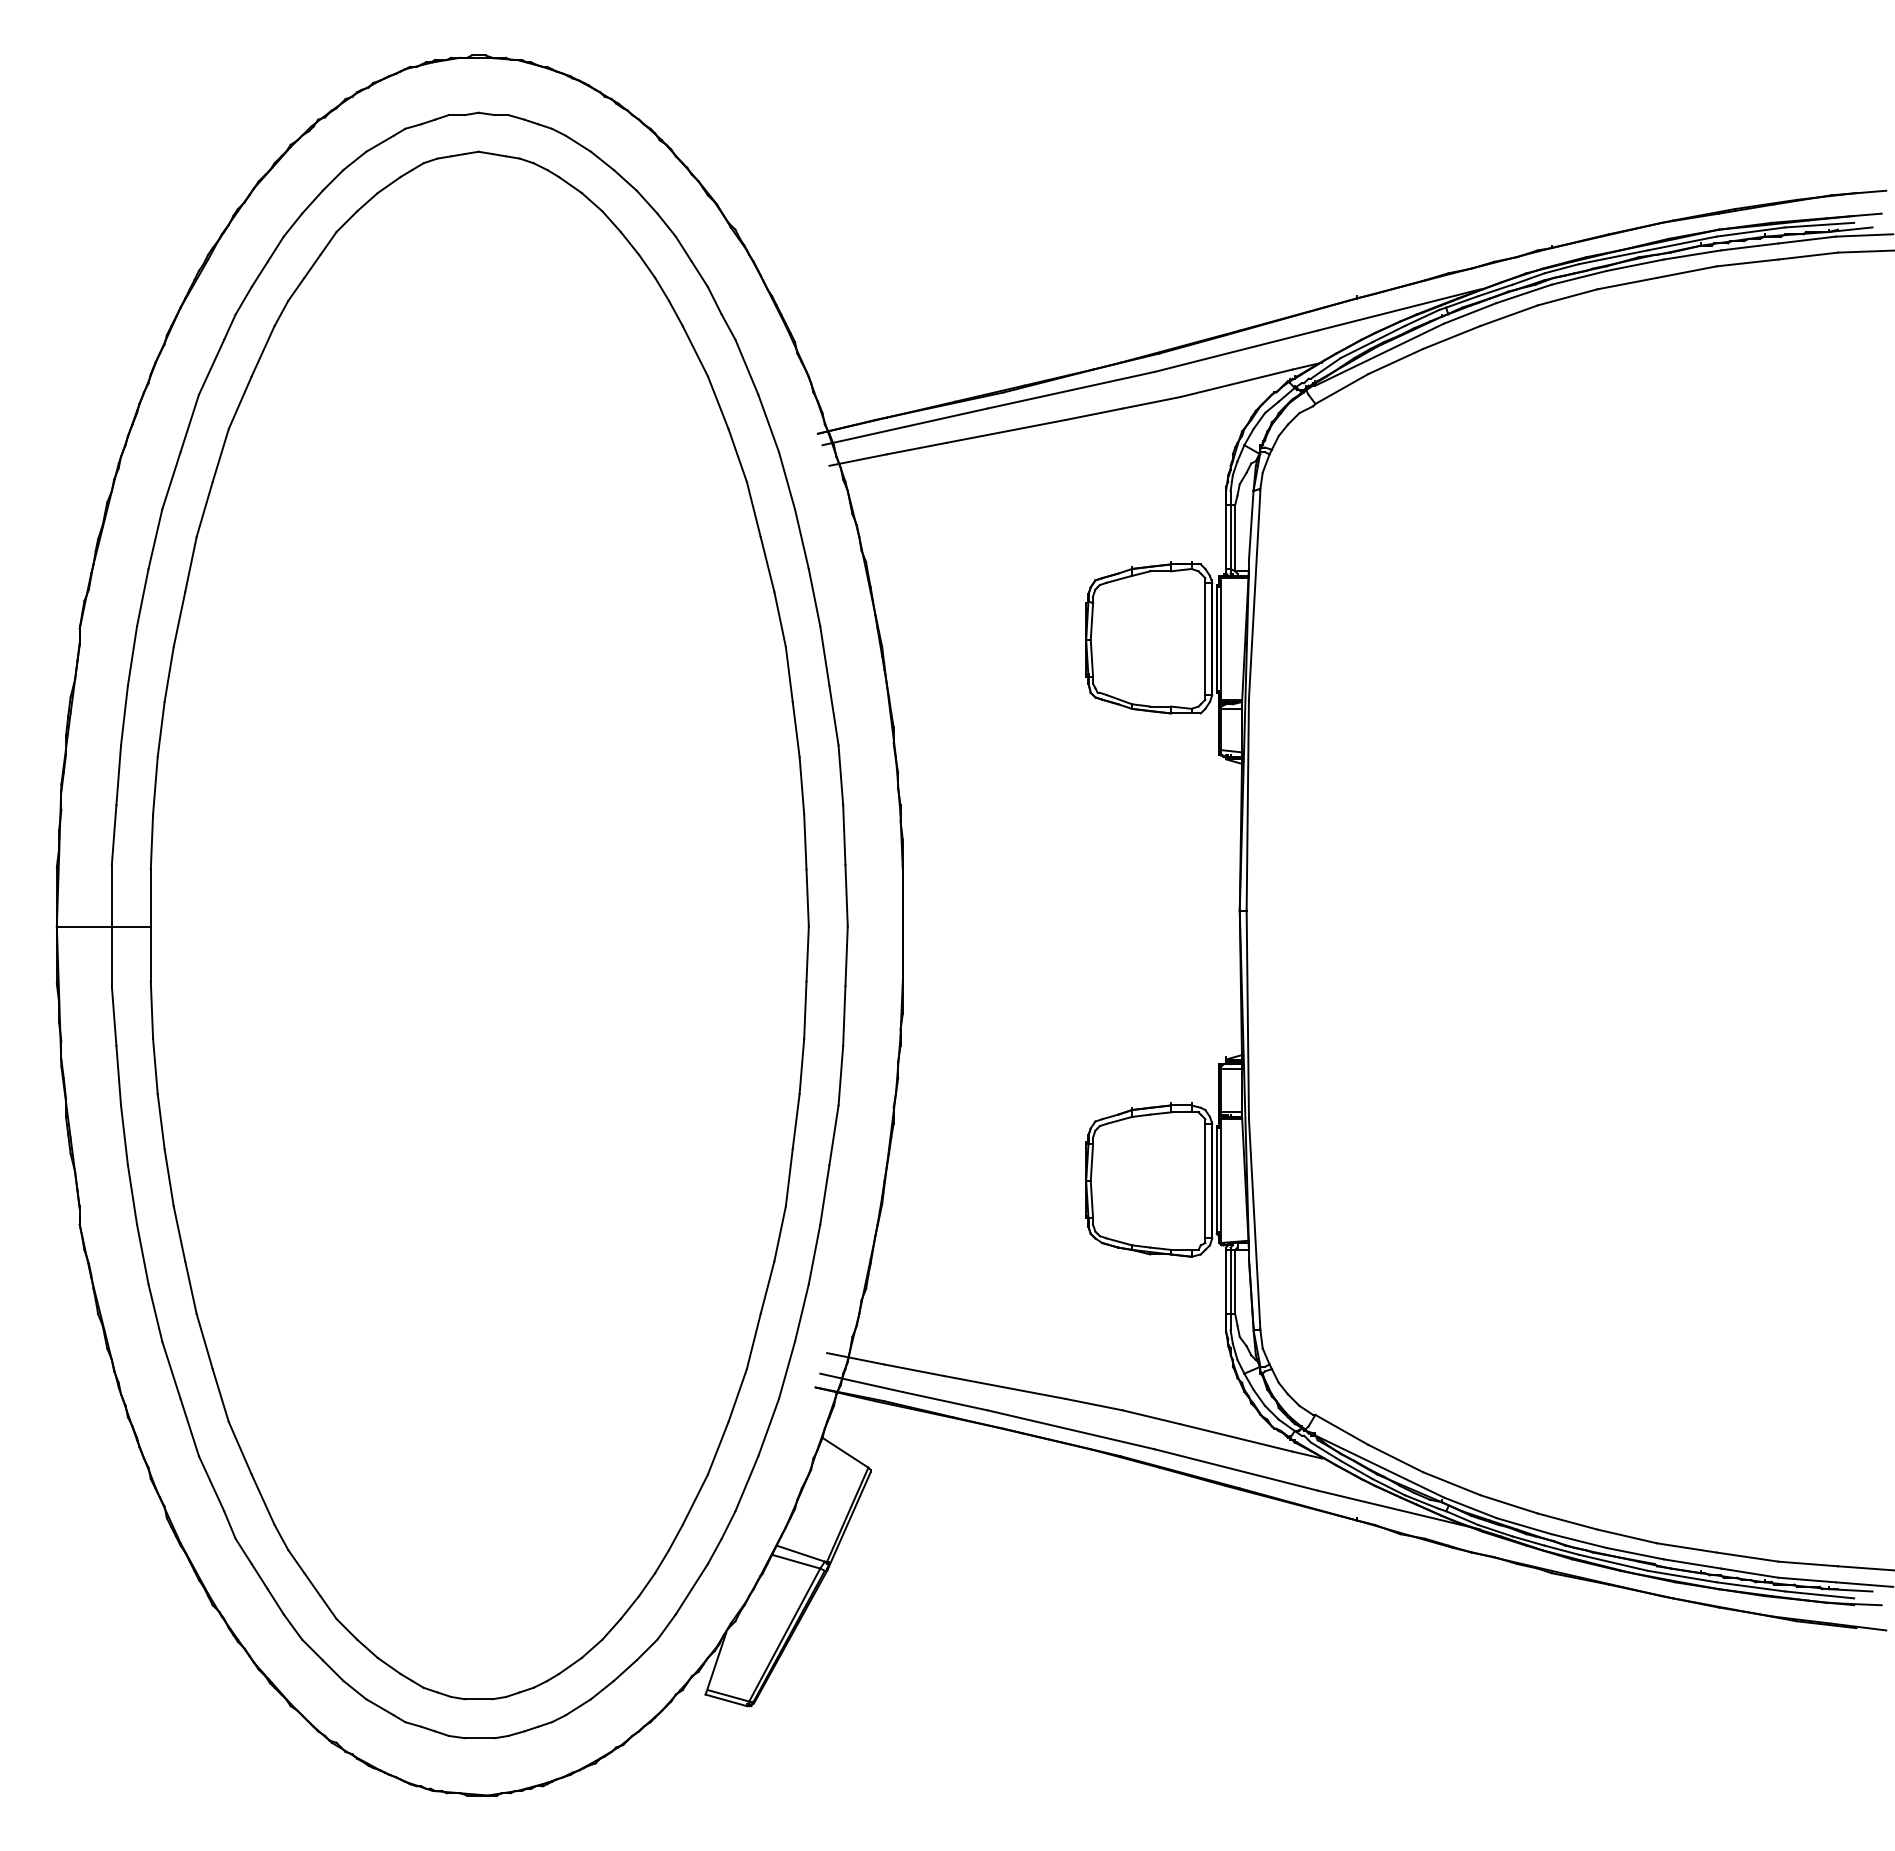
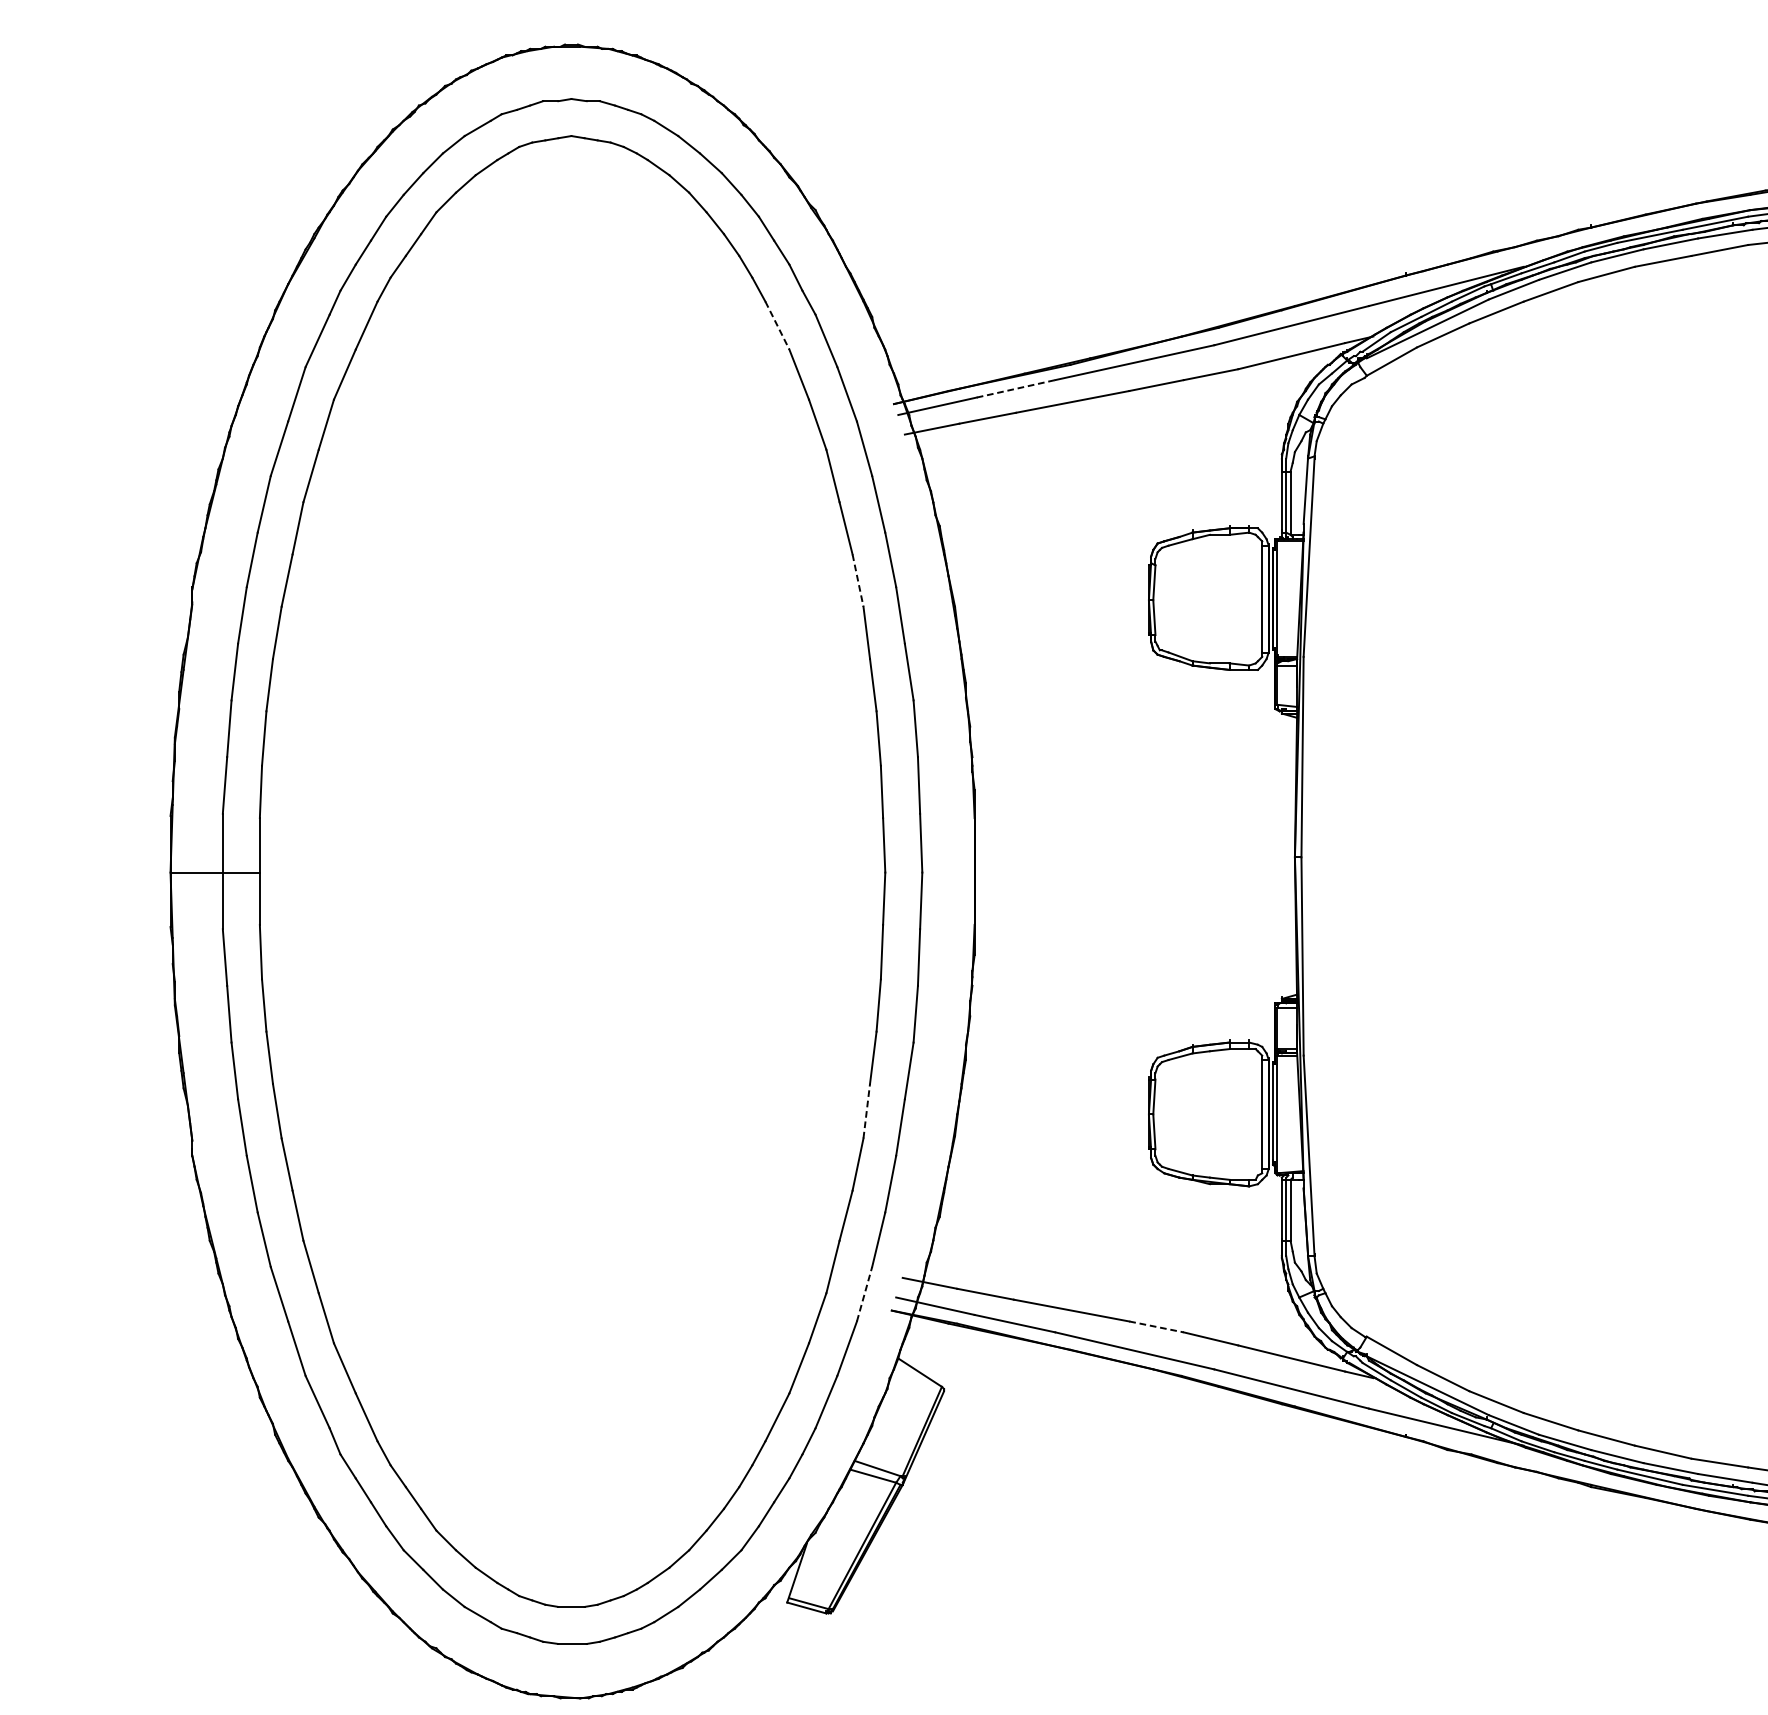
line: (695, 351) -> (777, 325), solid -> dashed
line: (946, 417) -> (1016, 388), solid -> dashed
line: (780, 619) -> (858, 580), solid -> dashed
line: (789, 1177) -> (866, 1111), solid -> dashed
line: (787, 1370) -> (865, 1294), solid -> dashed
line: (1094, 1404) -> (1156, 1326), solid -> dashed

